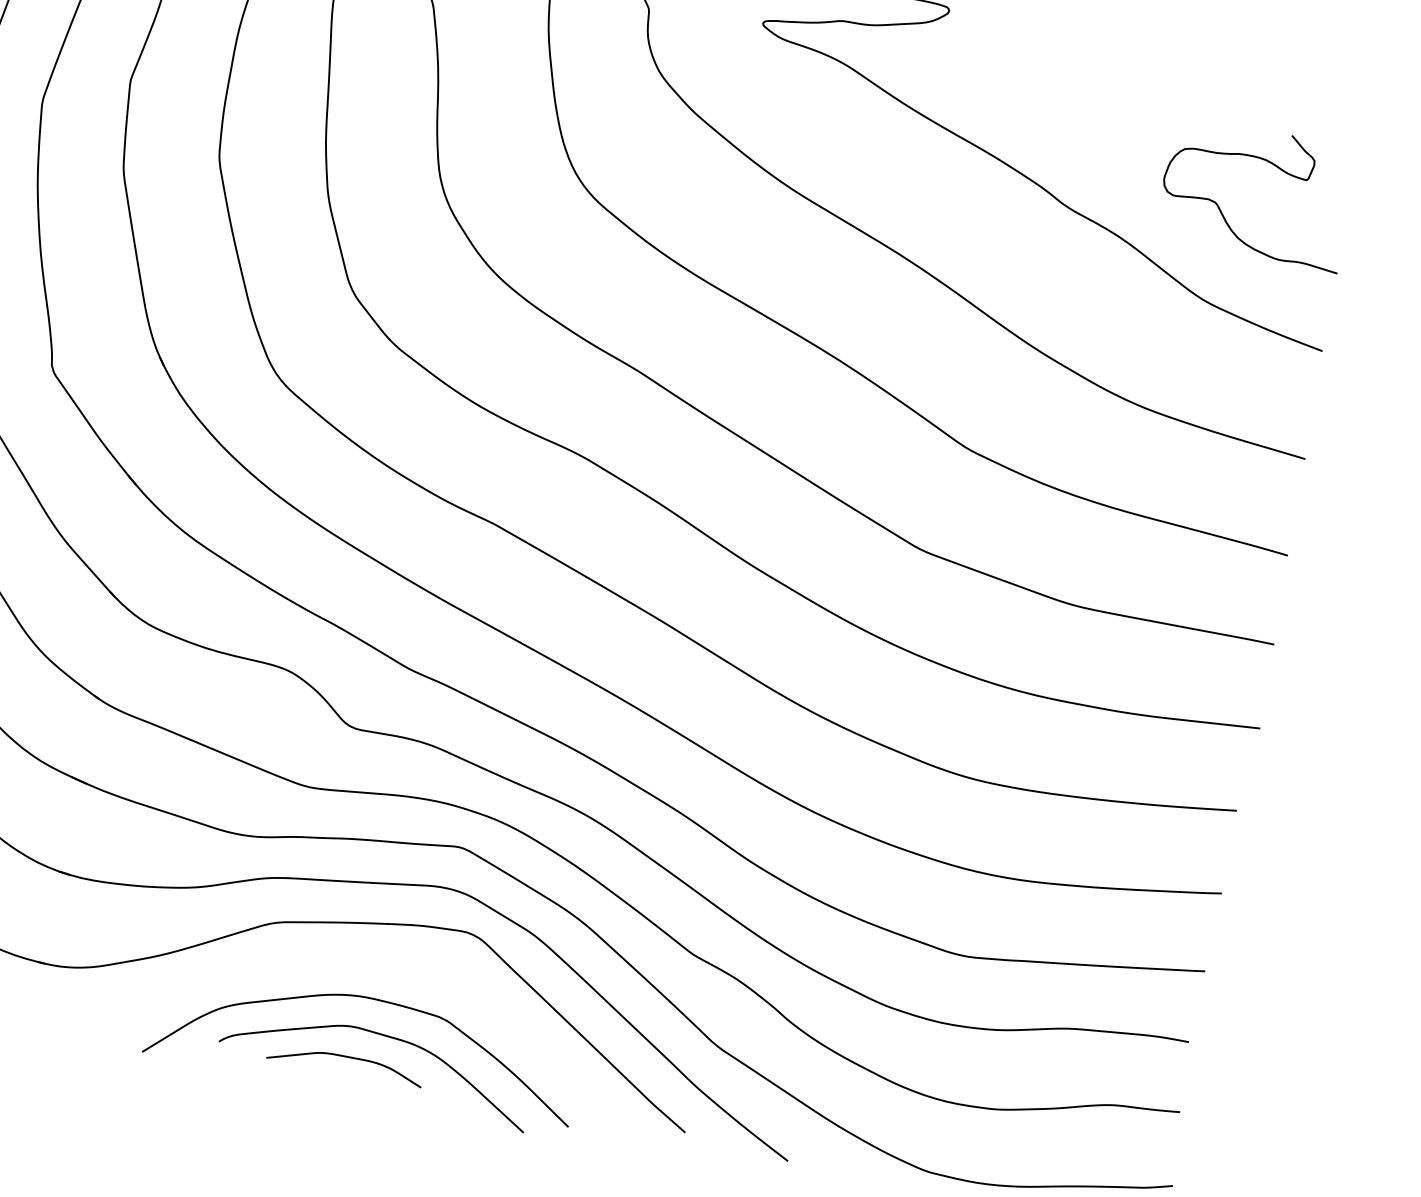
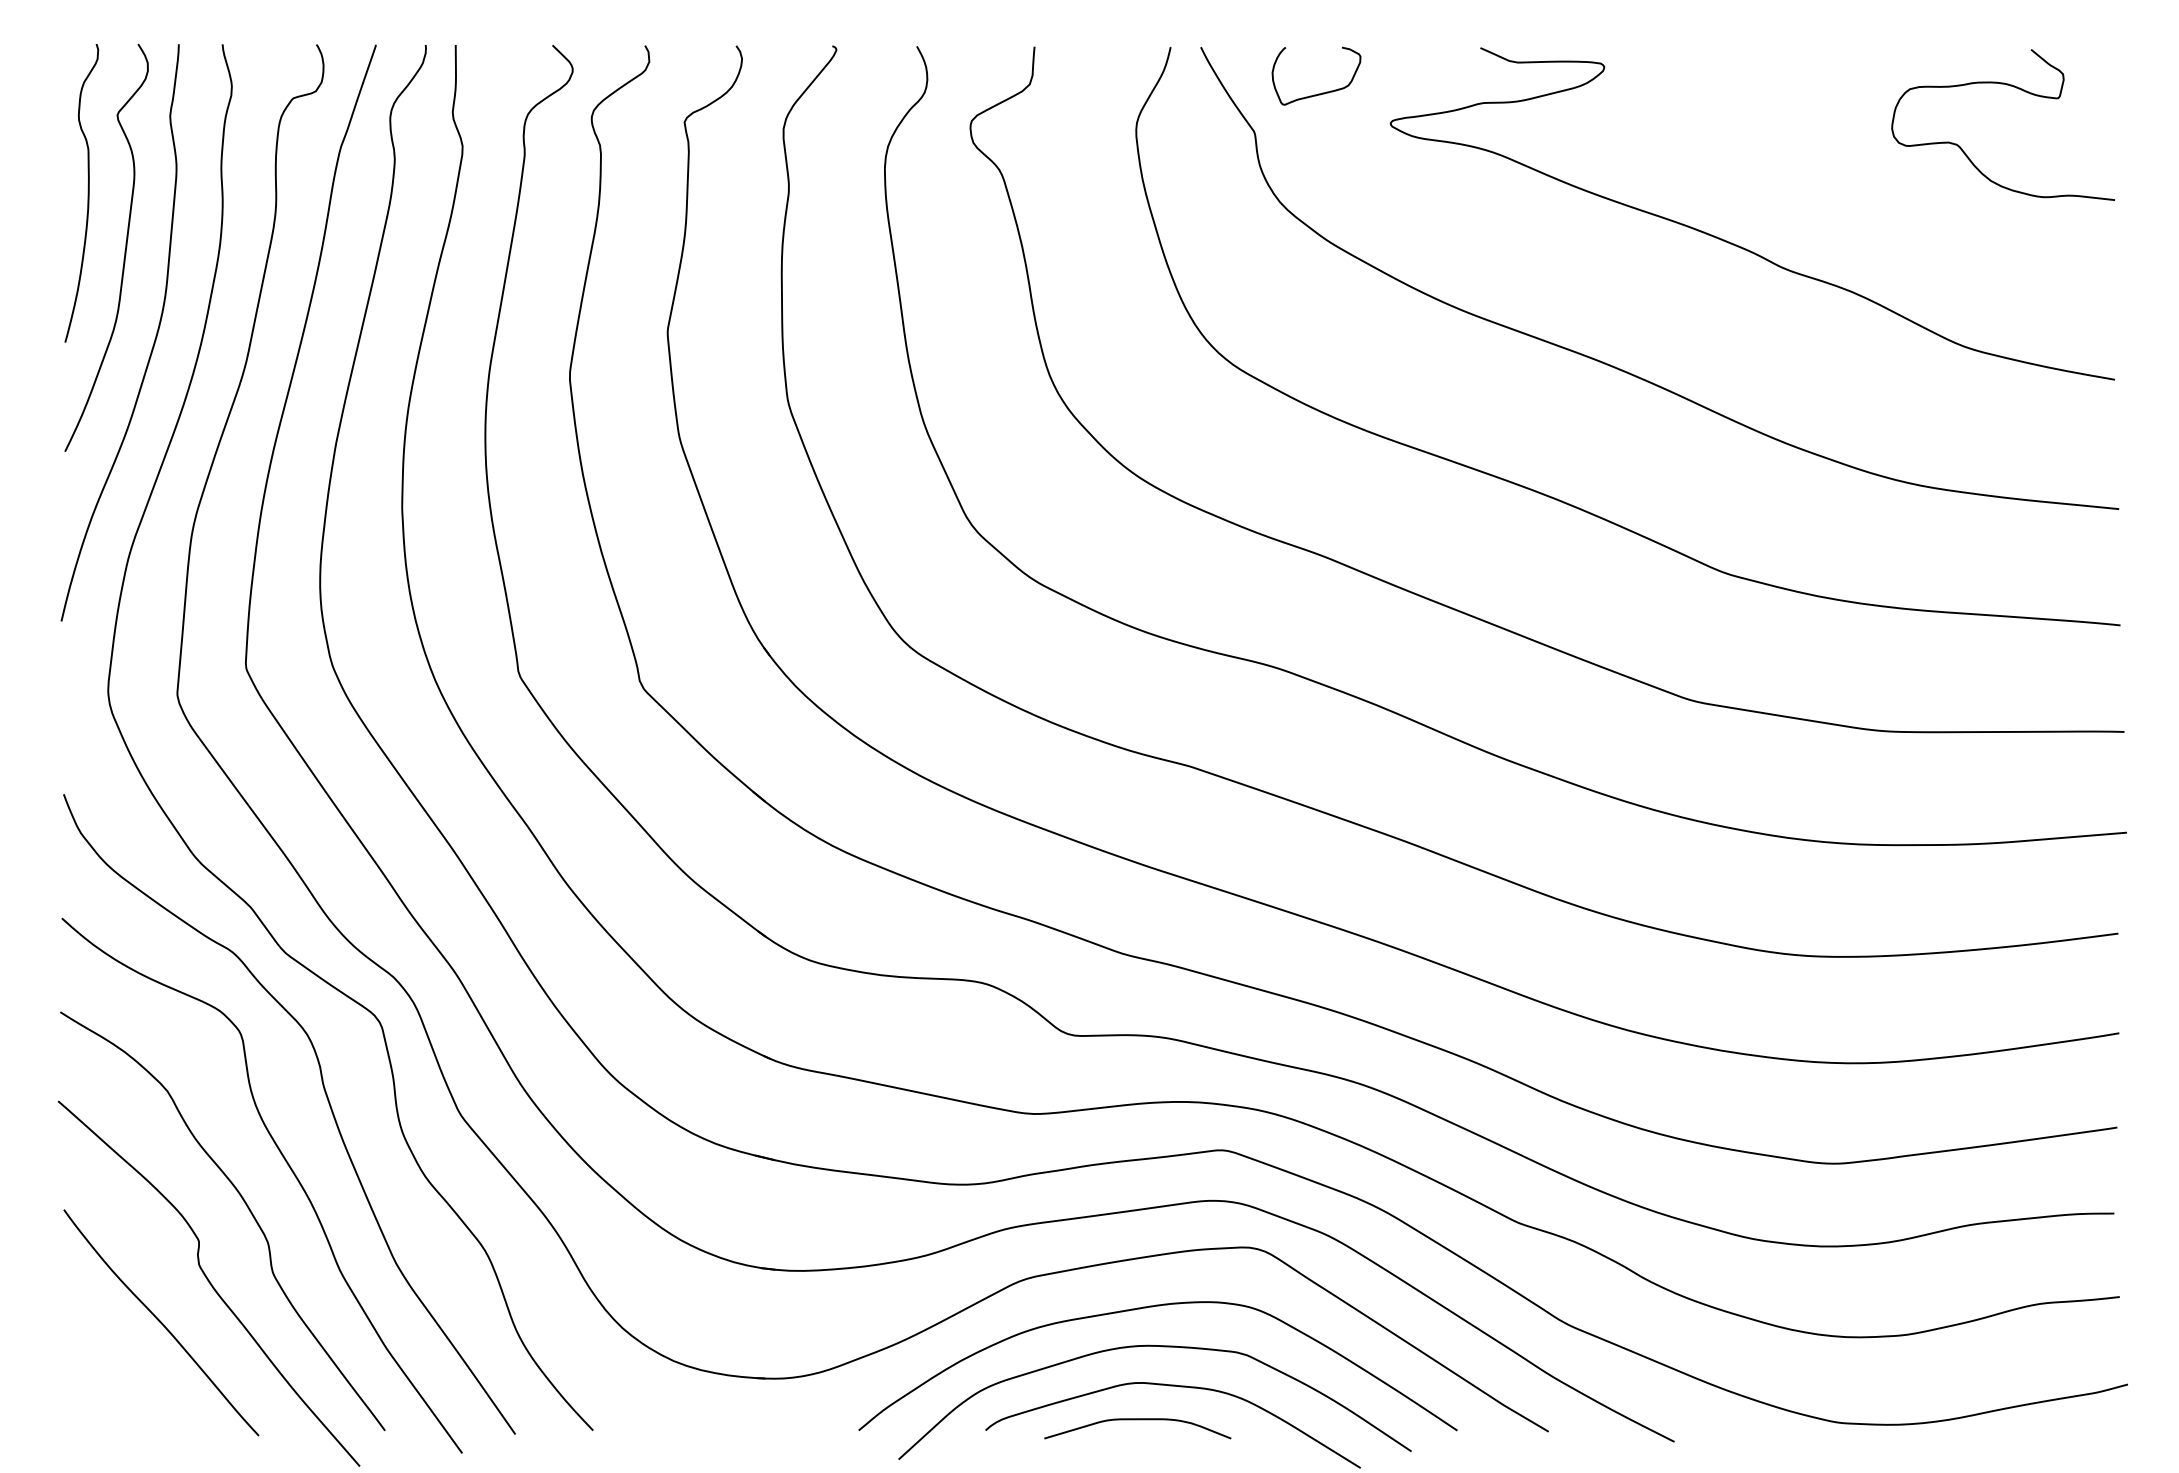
curve: (1275, 166) -> (2018, 89), moved
curve: (371, 966) -> (1146, 1308), added

